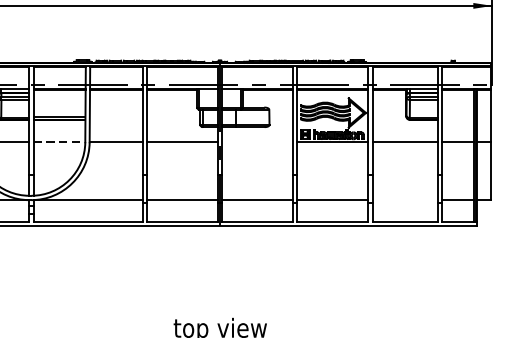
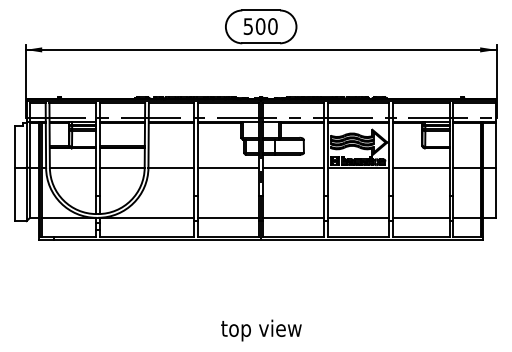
line: (59, 141) -> (122, 167), dashed -> solid
line: (257, 141) -> (293, 167), added
line: (405, 199) -> (421, 217), added

